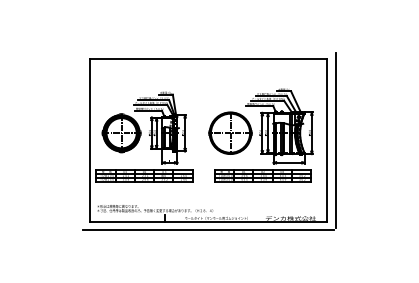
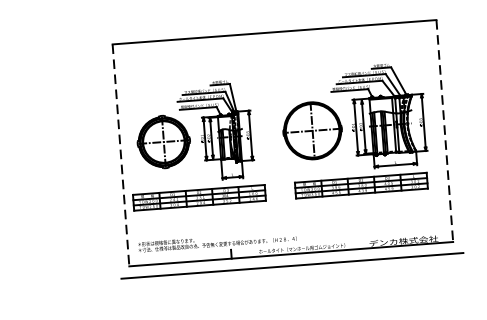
line: (335, 140) -> (456, 129), removed
line: (89, 141) -> (120, 156), solid -> dashed
line: (326, 141) -> (444, 132), solid -> dashed

